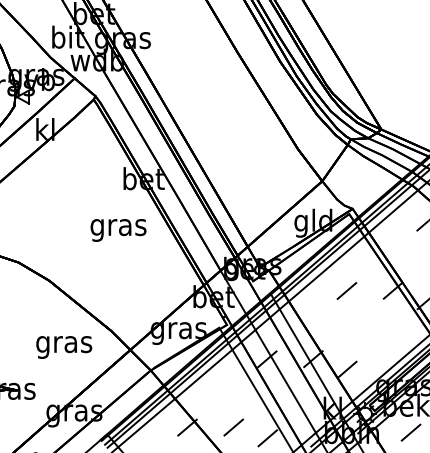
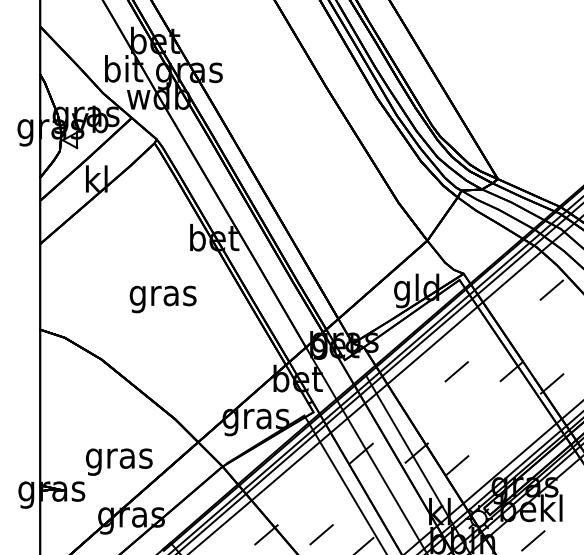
text: (117, 230) -> (162, 299), moved
text: (64, 346) -> (119, 461), moved

